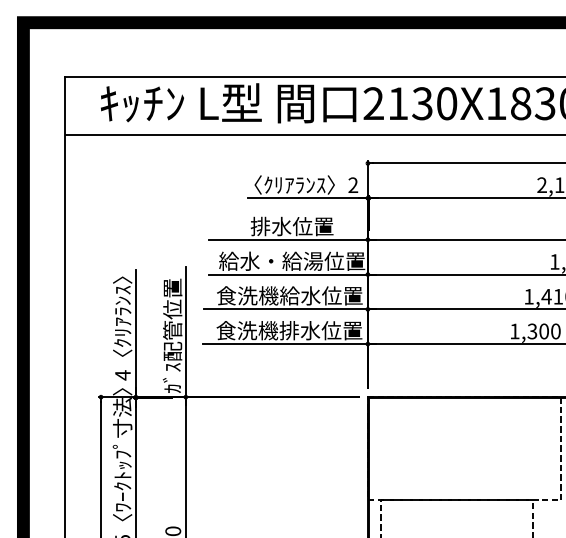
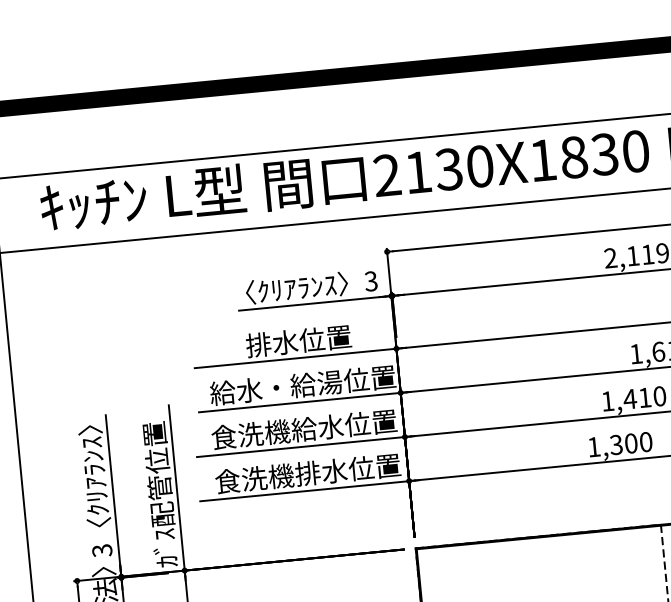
text: (353, 185) -> (371, 281), 2 -> 3
text: (122, 375) -> (101, 550), 4 -> 3

